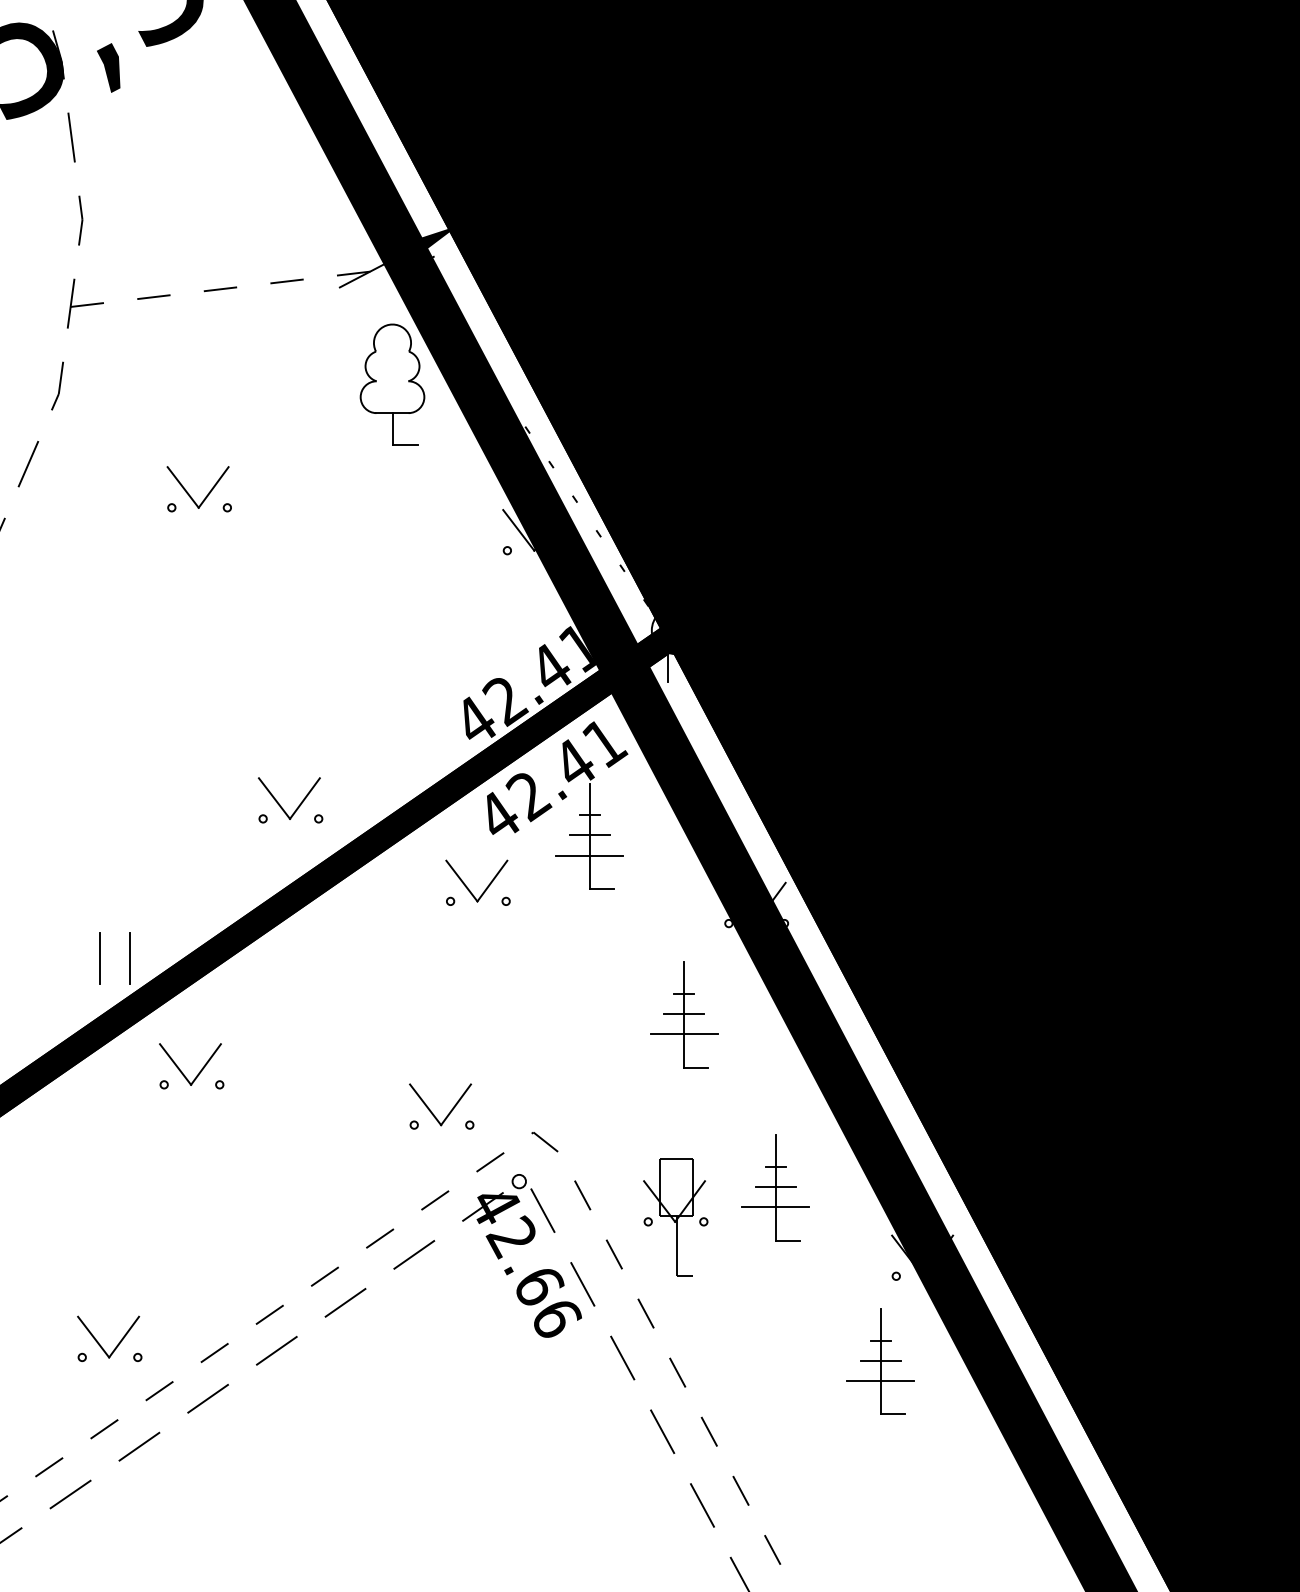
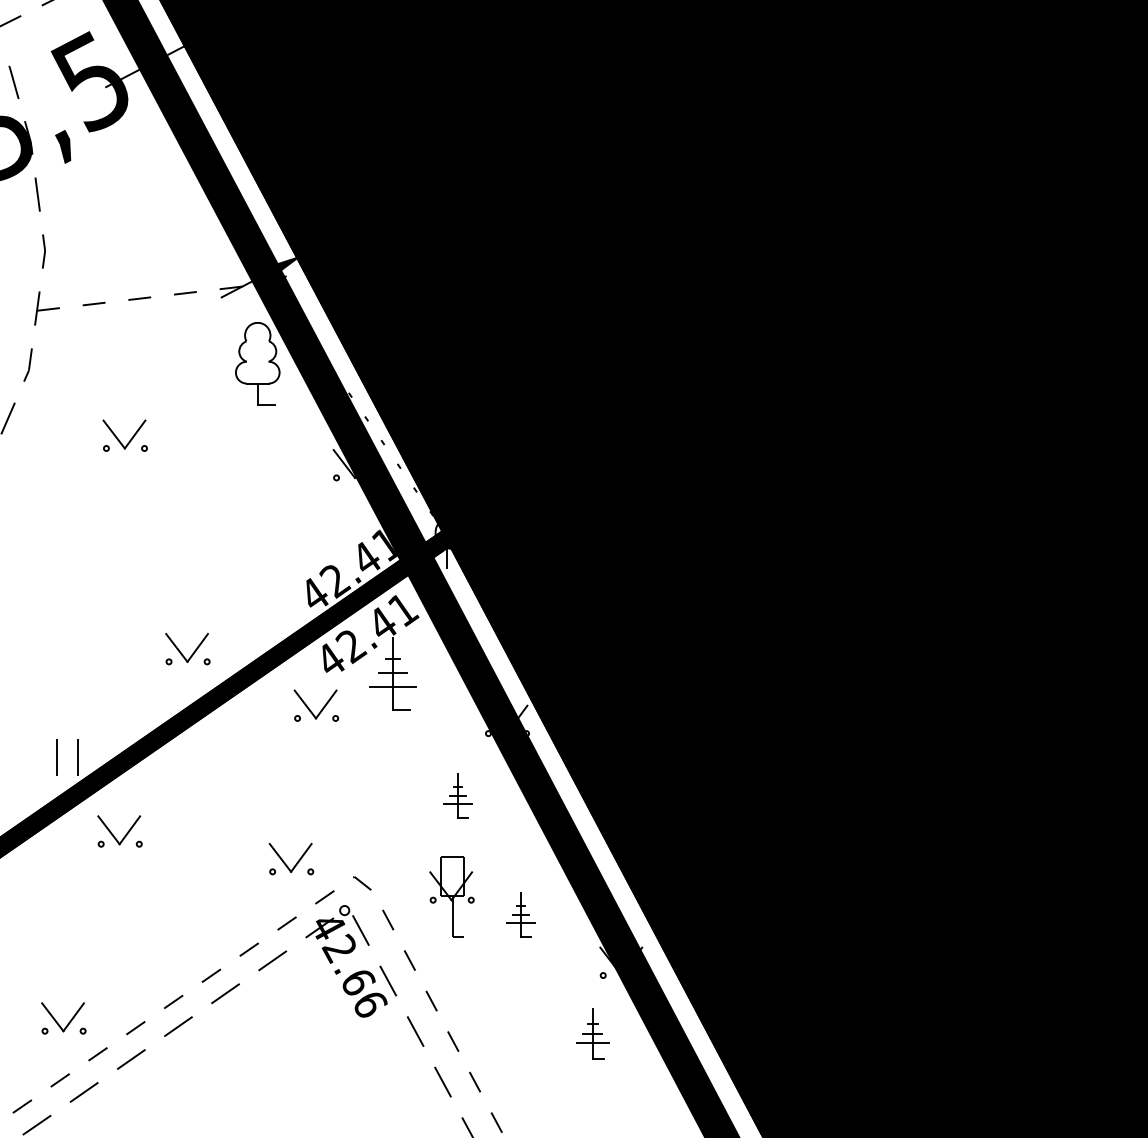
part: (683, 1013) -> (457, 795), size x0.6
part: (775, 1187) -> (520, 914), size x0.6
part: (675, 1216) -> (451, 896), moved
part: (880, 1360) -> (592, 1033), size x0.7

